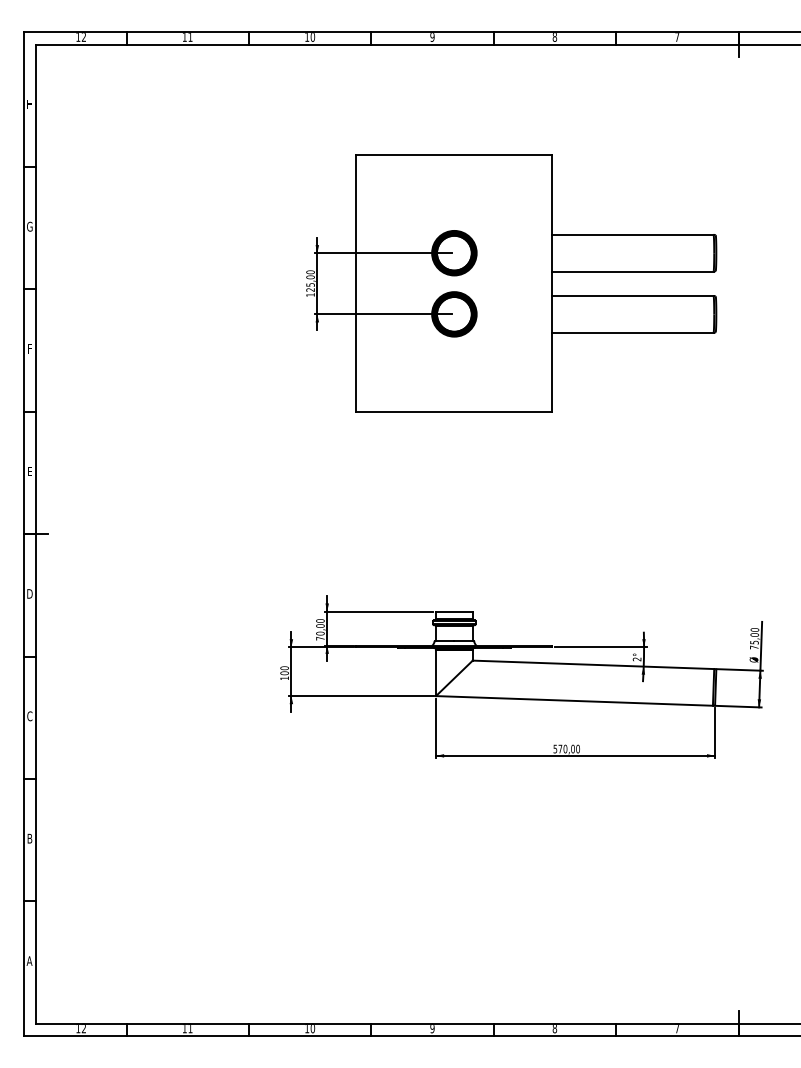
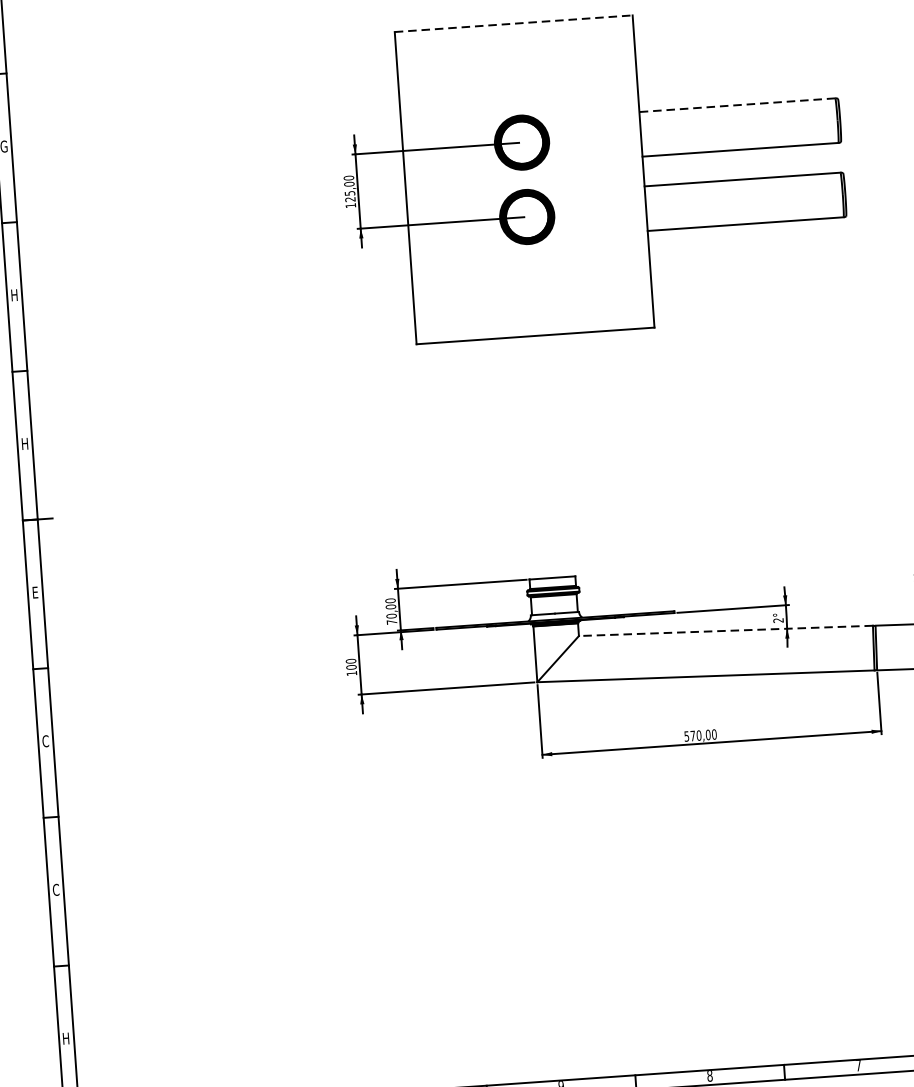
line: (454, 155) -> (513, 23), solid -> dashed
line: (632, 234) -> (736, 104), solid -> dashed
text: (29, 348) -> (13, 294), F -> H
text: (29, 471) -> (24, 443), E -> H
text: (29, 593) -> (34, 592), D -> E
line: (593, 664) -> (725, 630), solid -> dashed
text: (29, 838) -> (55, 889), B -> C
text: (29, 960) -> (65, 1037), A -> H

